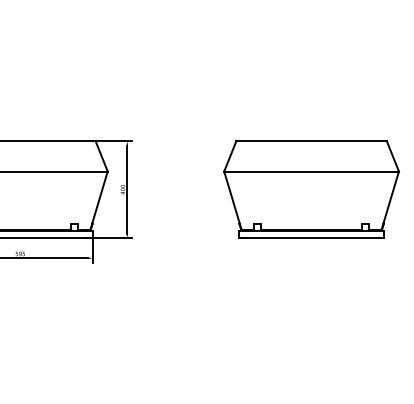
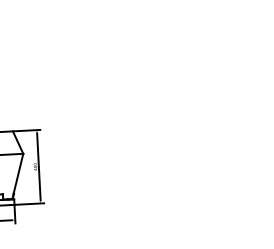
part: (311, 189) -> (178, 159), removed

